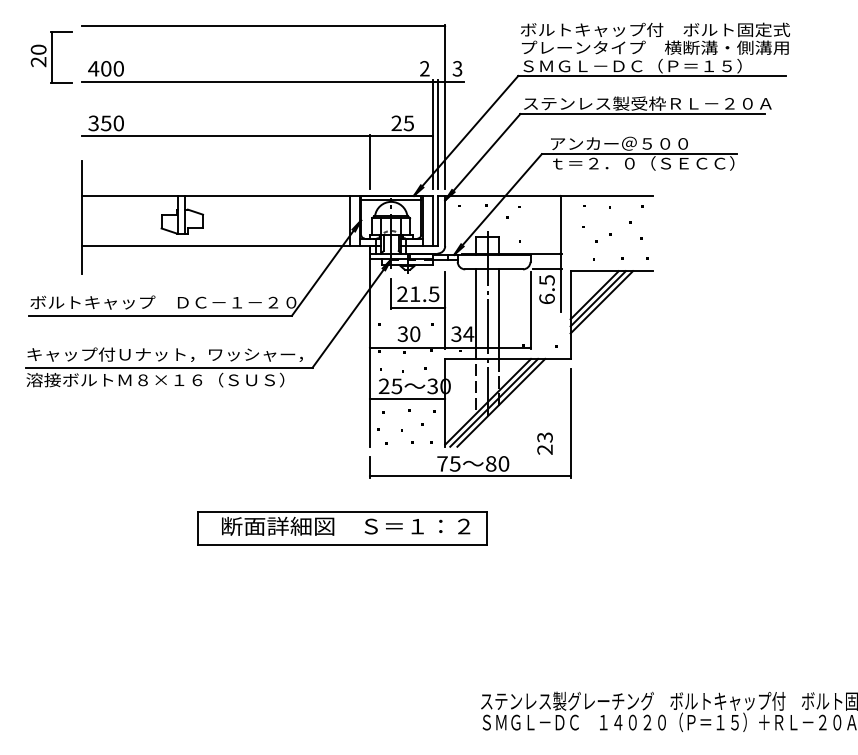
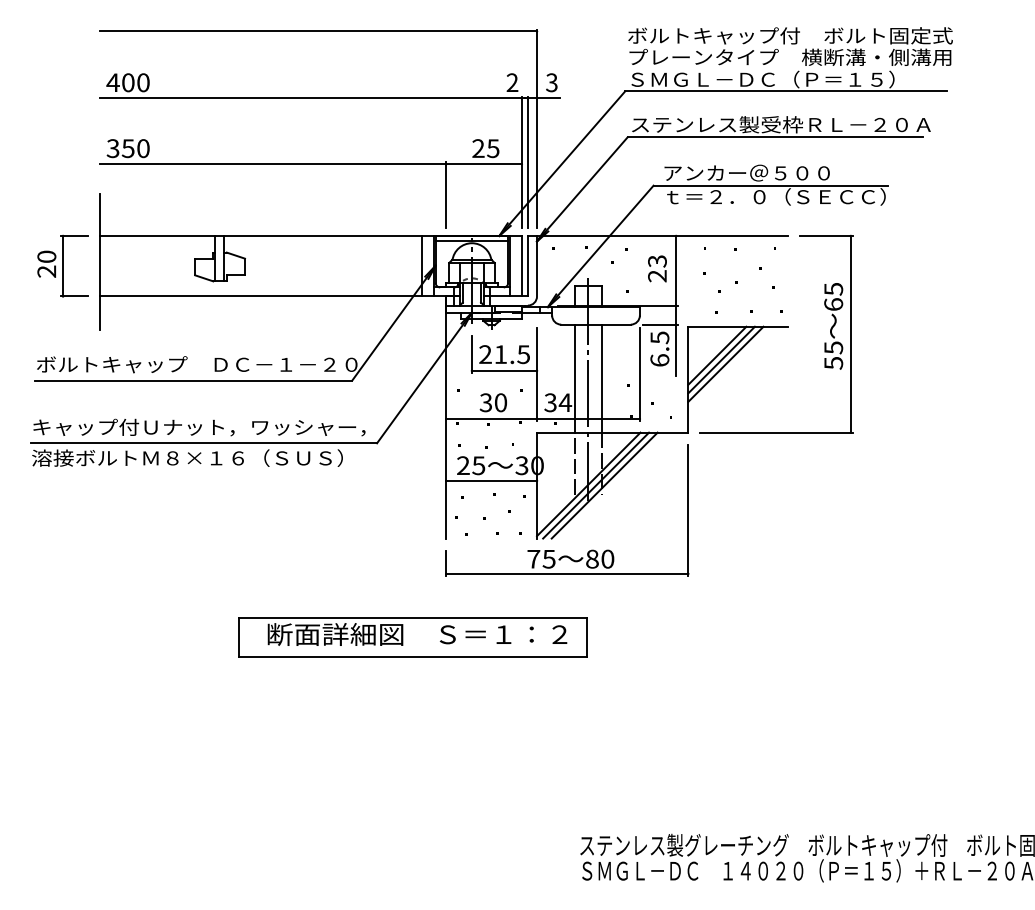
part: (51, 56) -> (62, 265), moved
part: (683, 284) -> (824, 342), added
text: (545, 443) -> (657, 268), moved

